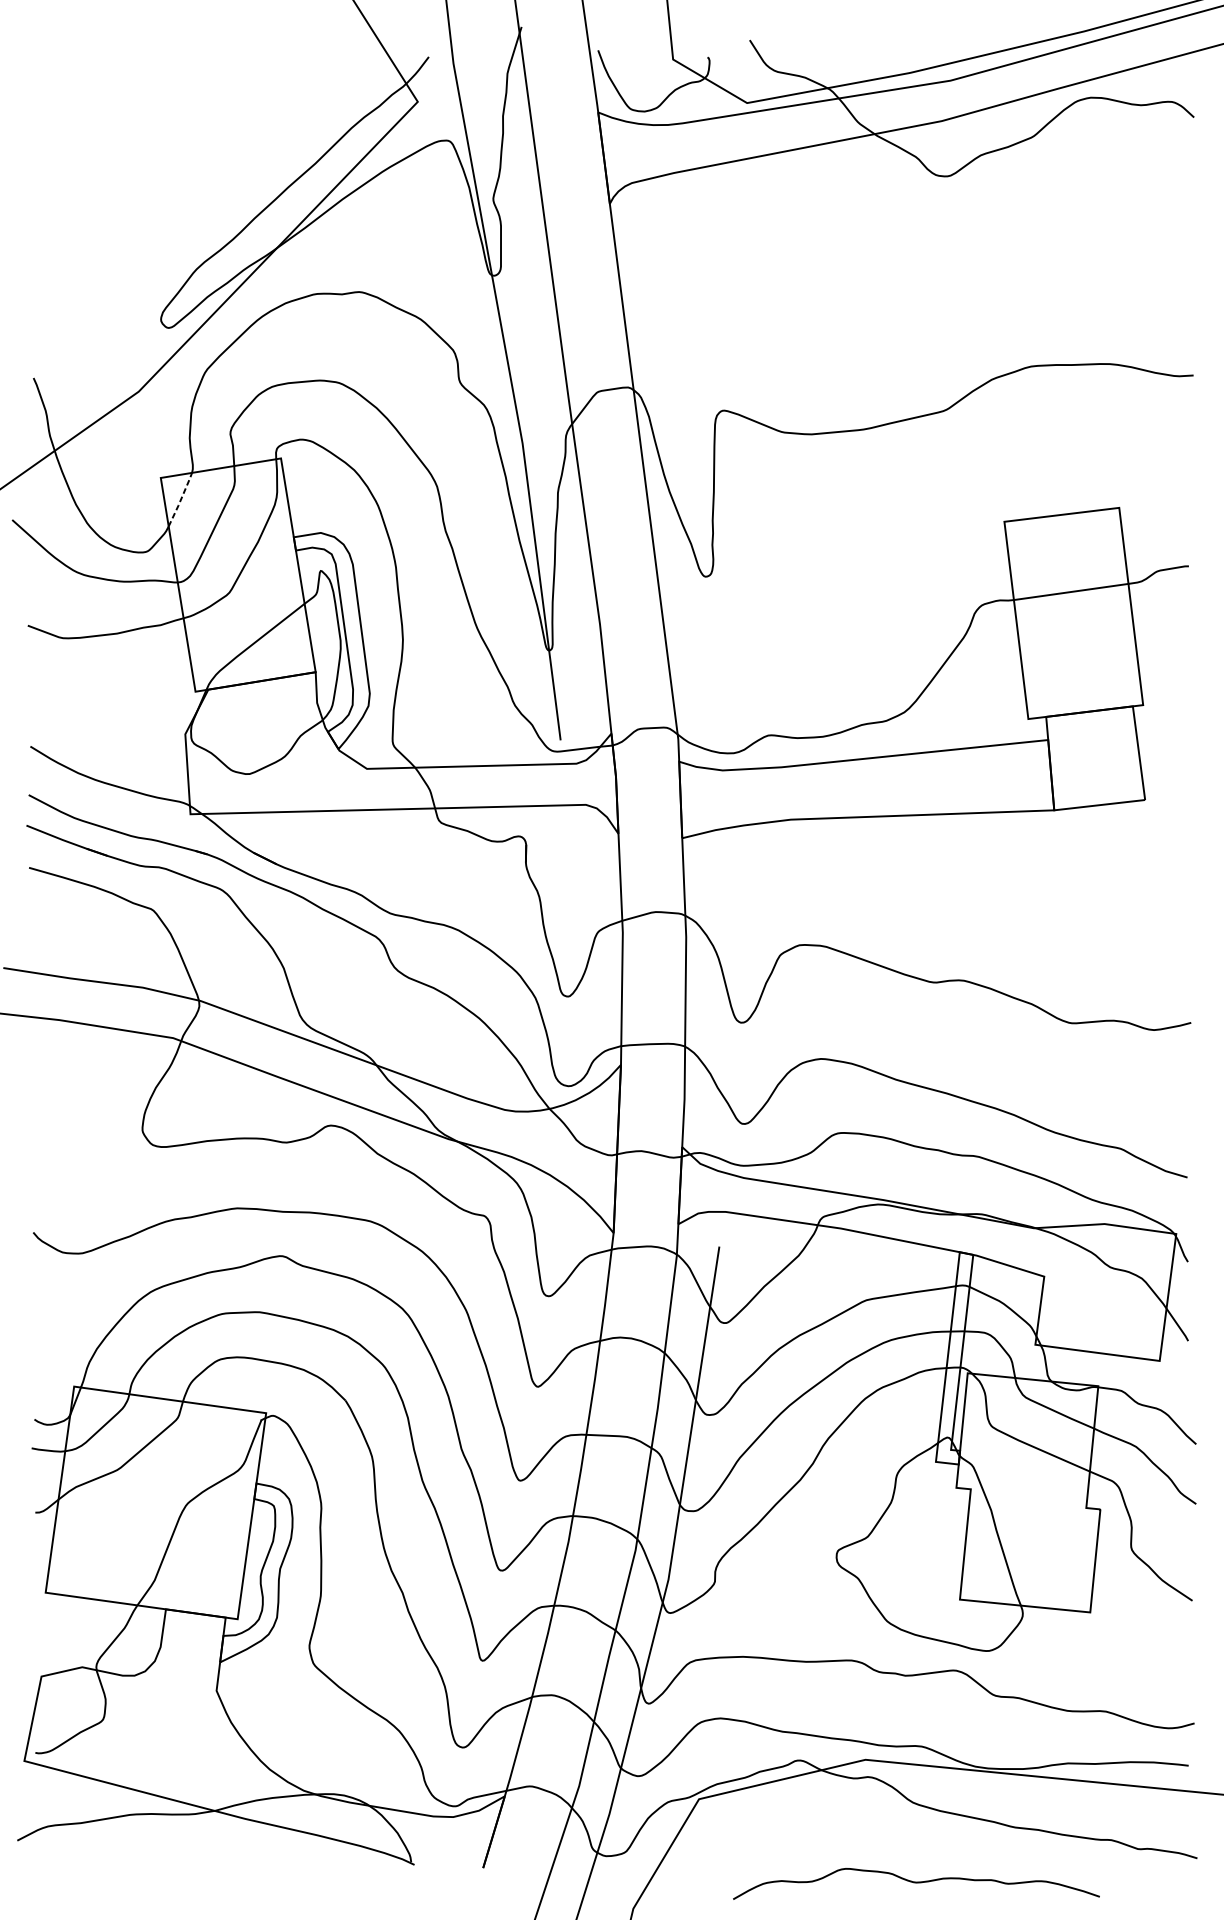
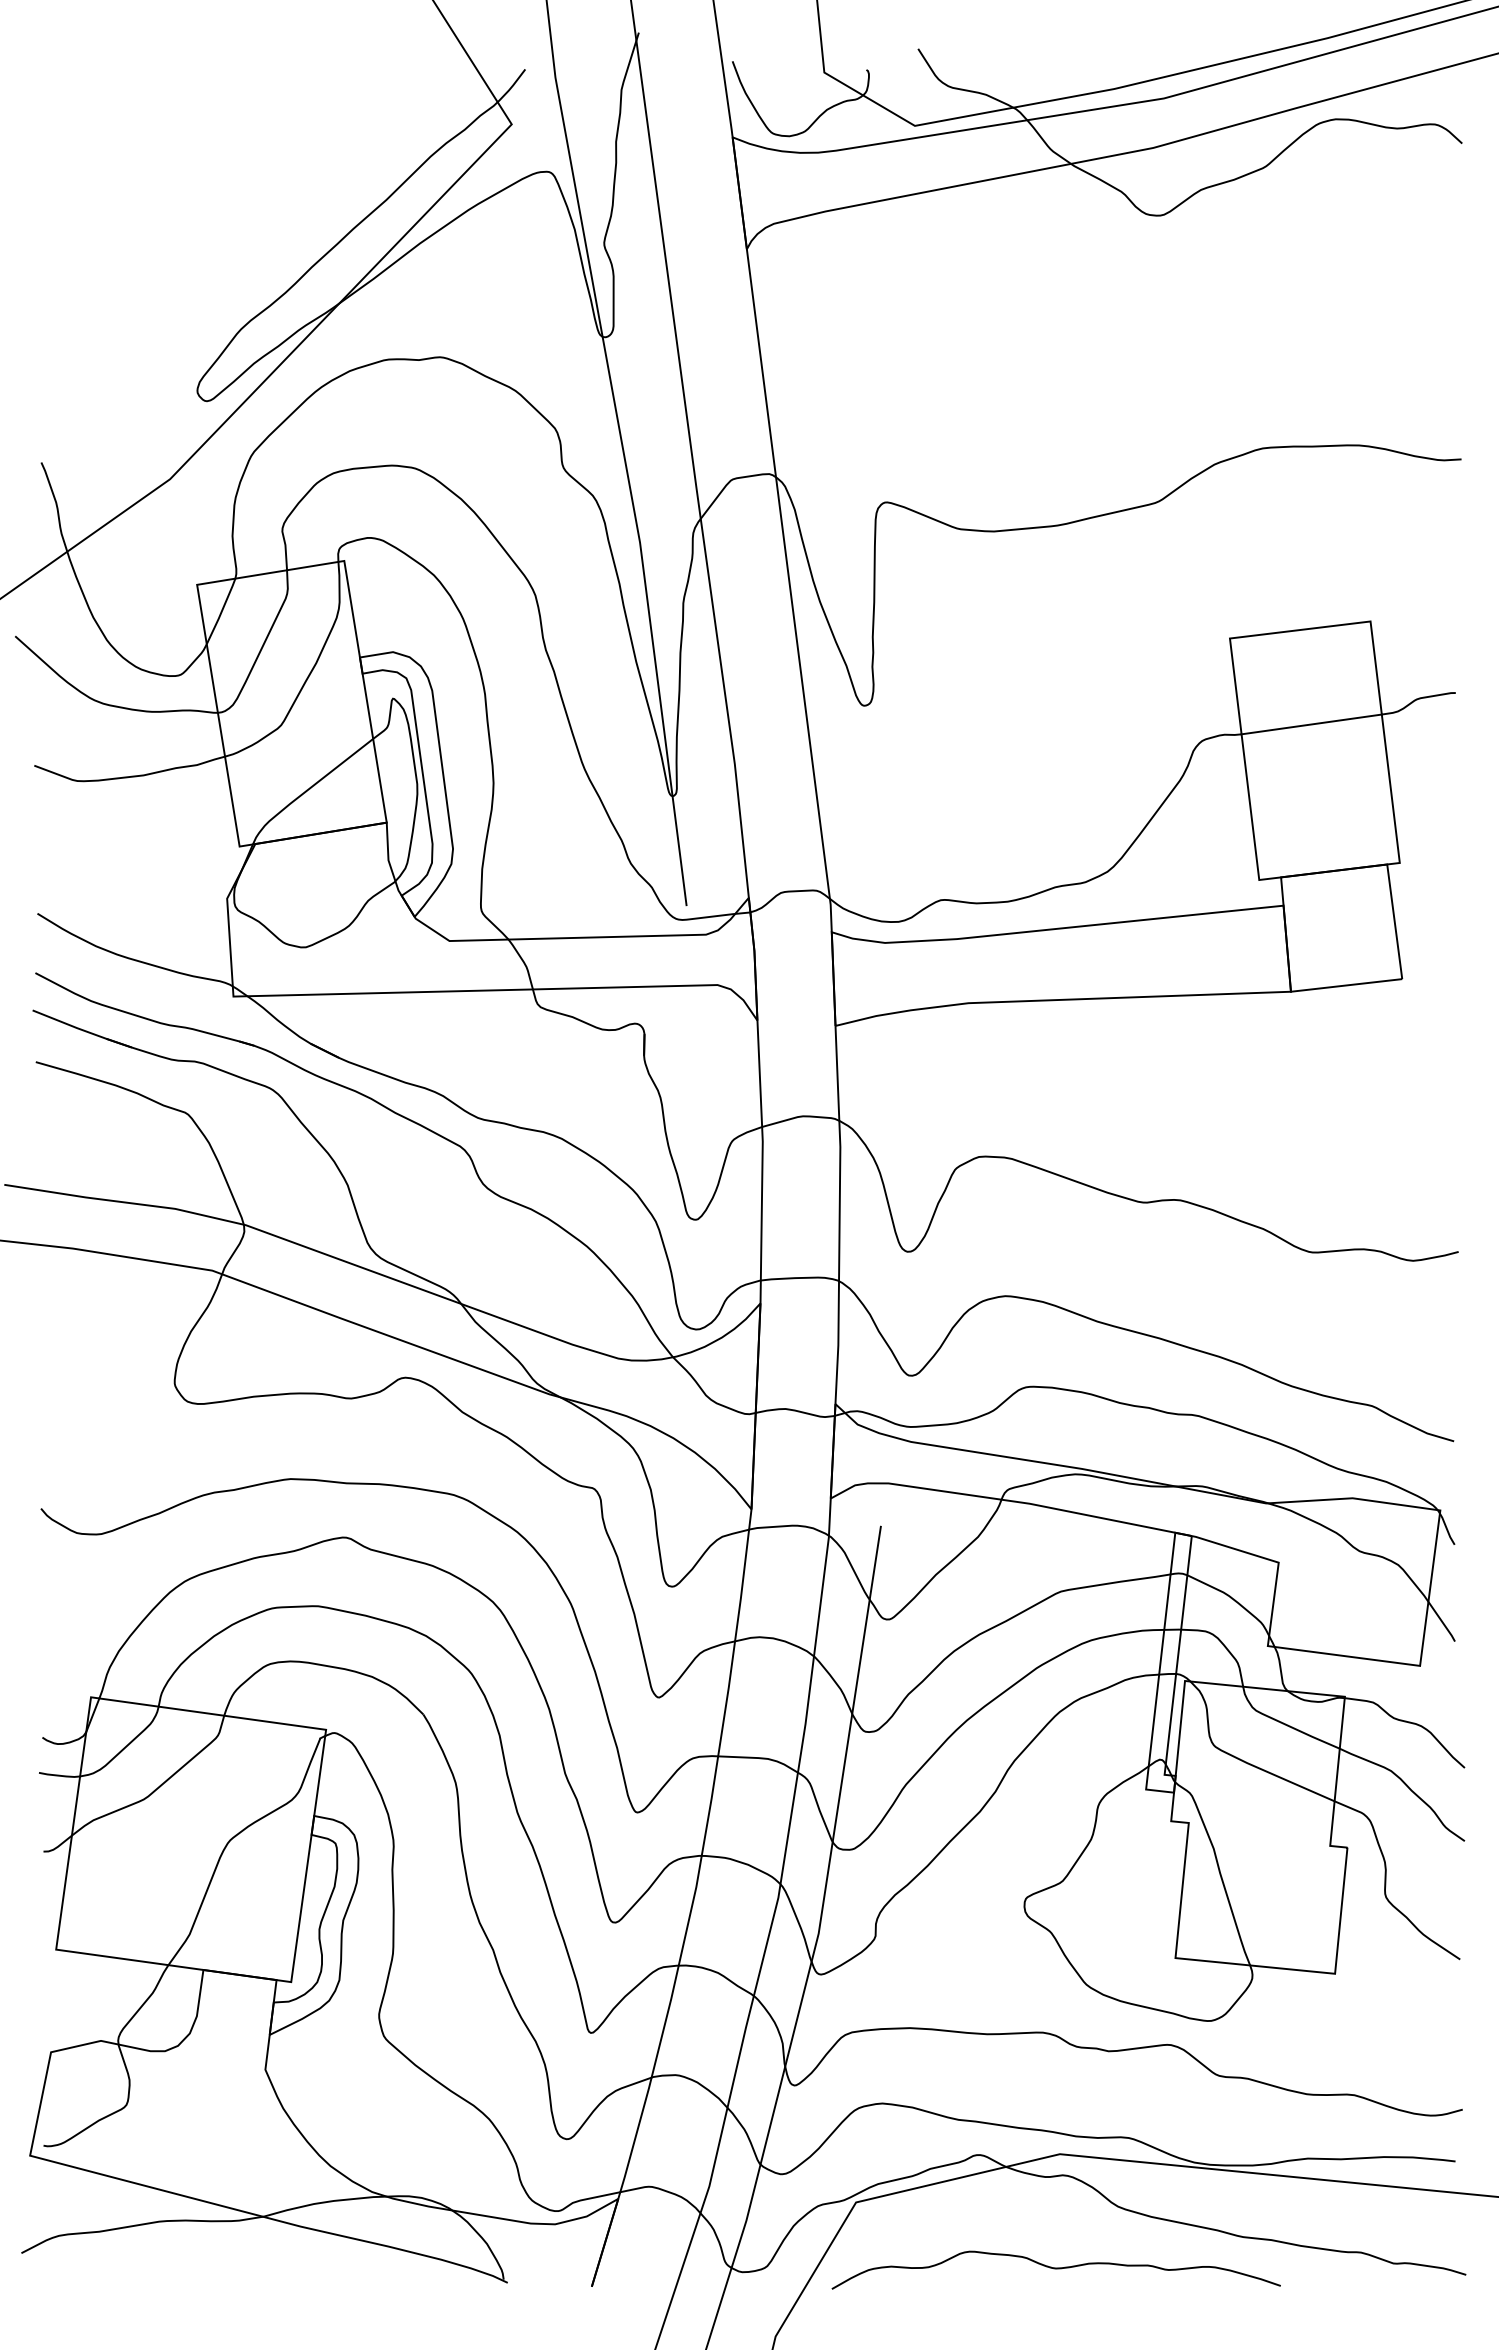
line: (180, 499) -> (221, 611), dashed -> solid
curve: (915, 1883) -> (1055, 2269), moved

